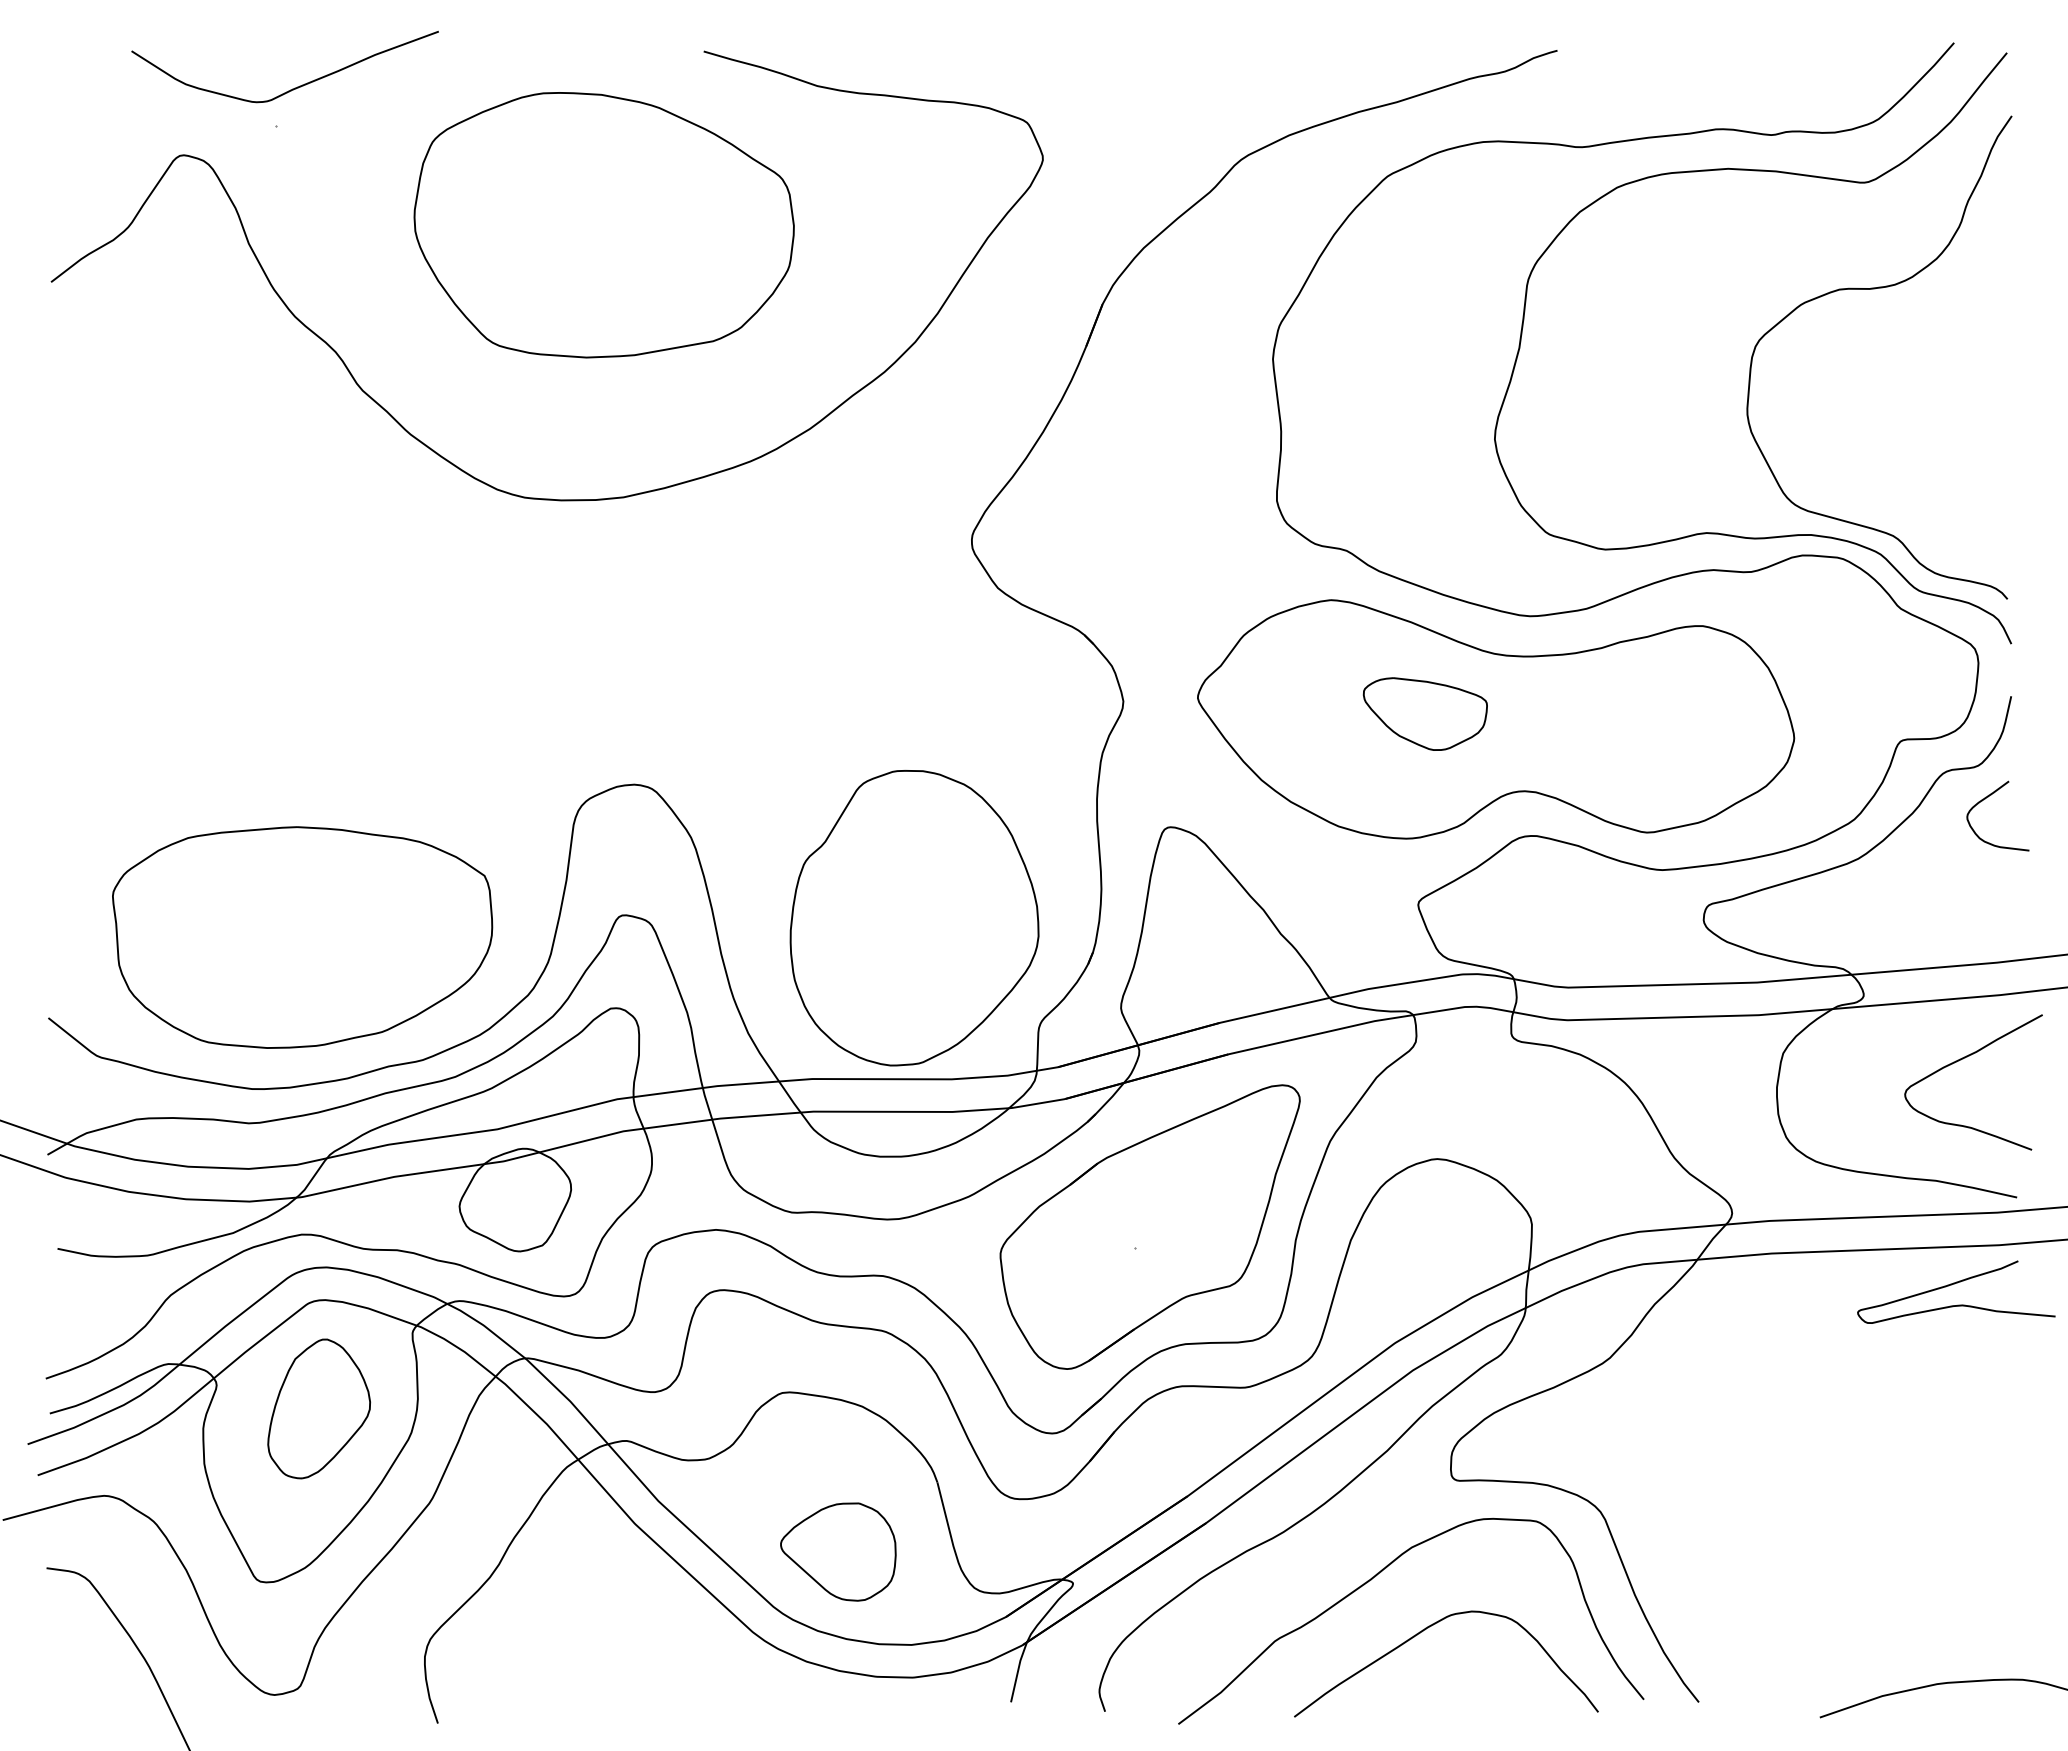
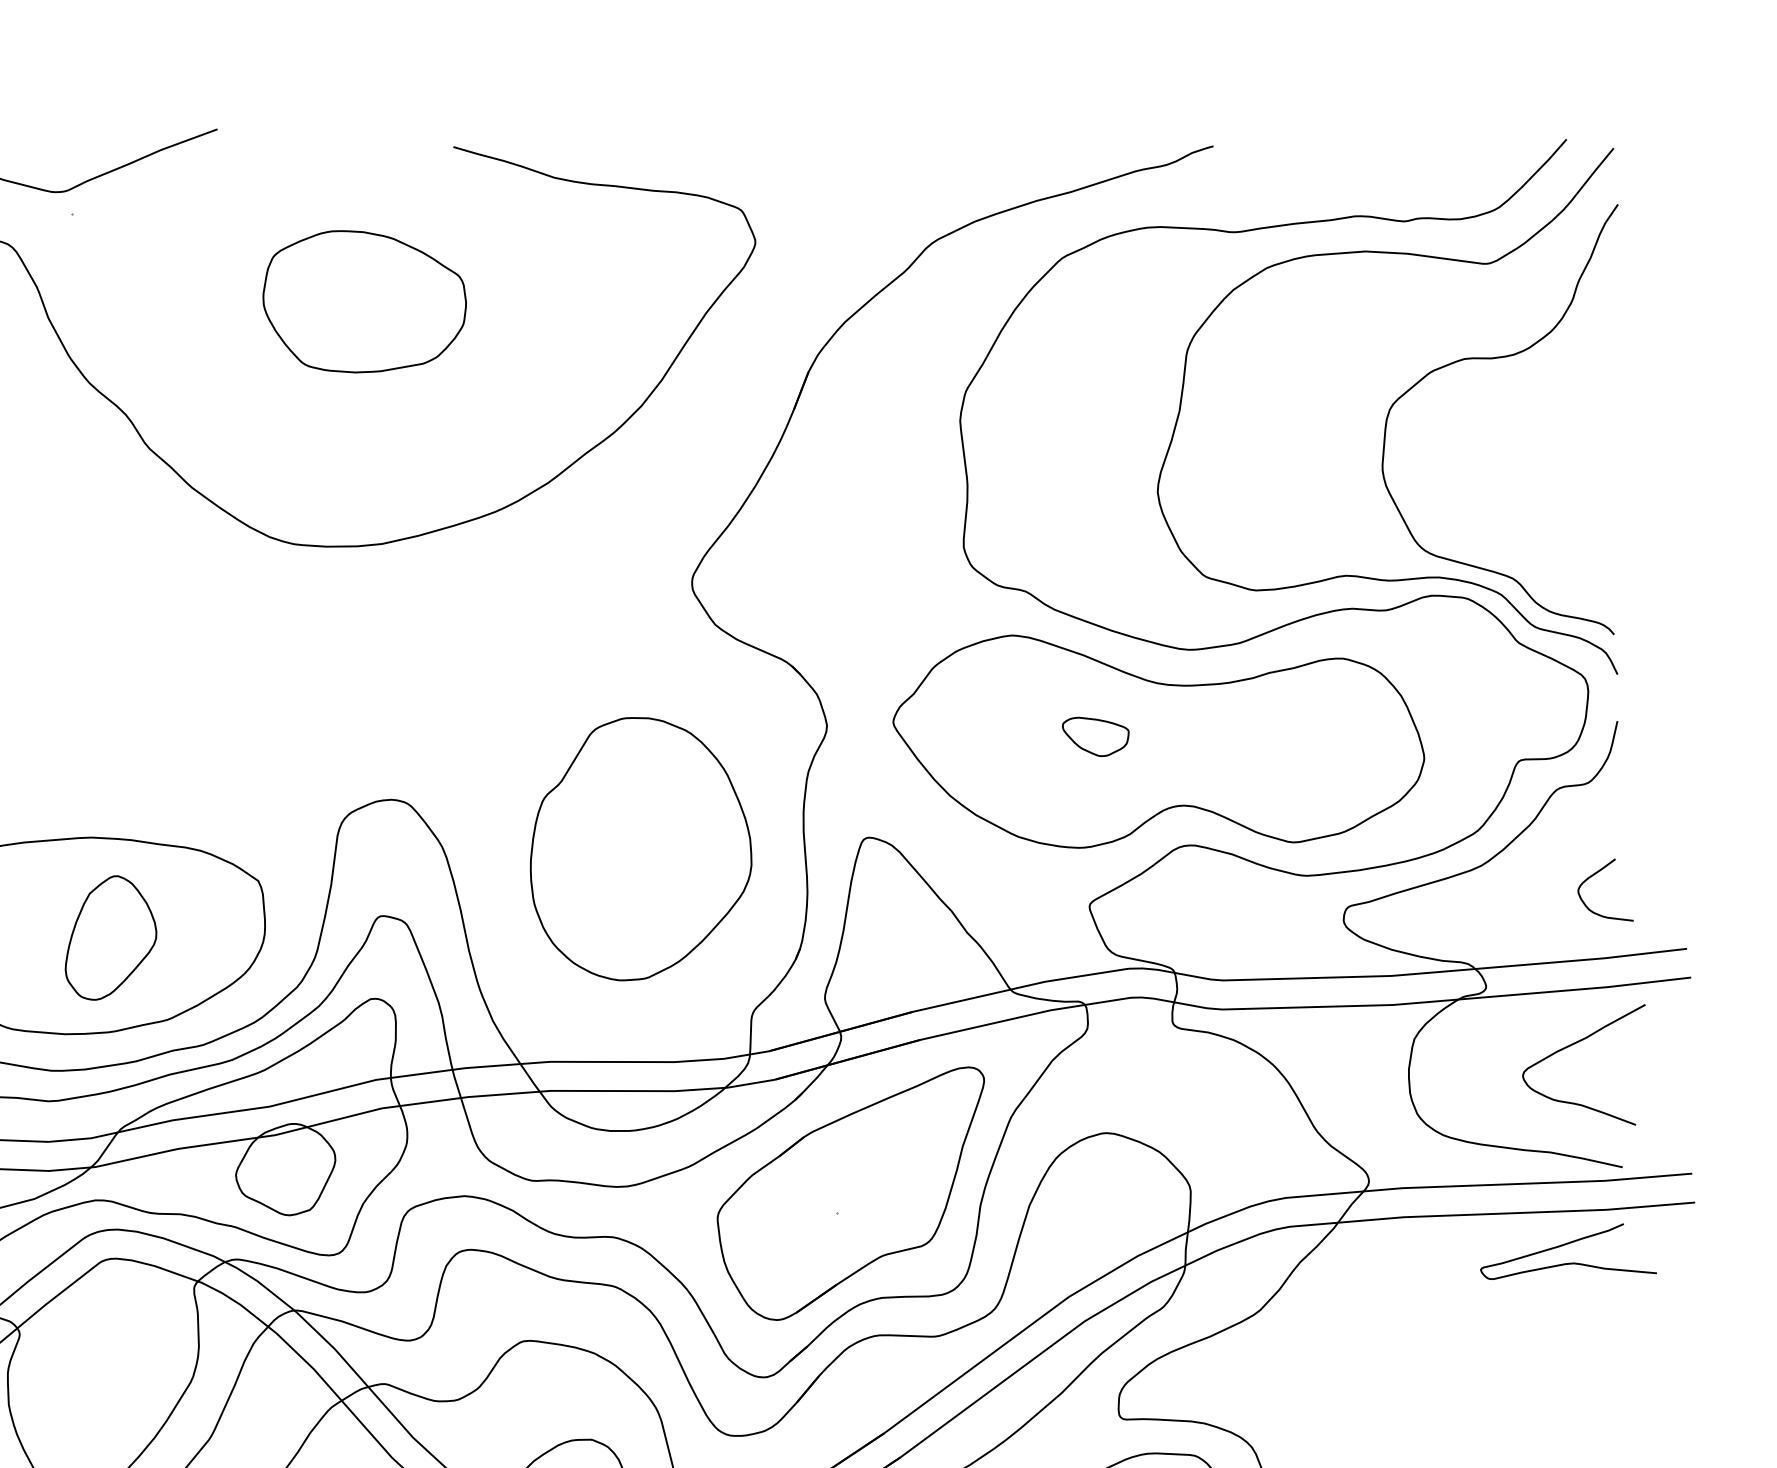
part: (603, 225) -> (364, 301), size x0.6
part: (1424, 713) -> (1095, 736), size x0.6
curve: (1985, 799) -> (1594, 875), moved
part: (914, 918) -> (641, 849), moved
part: (318, 1408) -> (110, 937), moved

